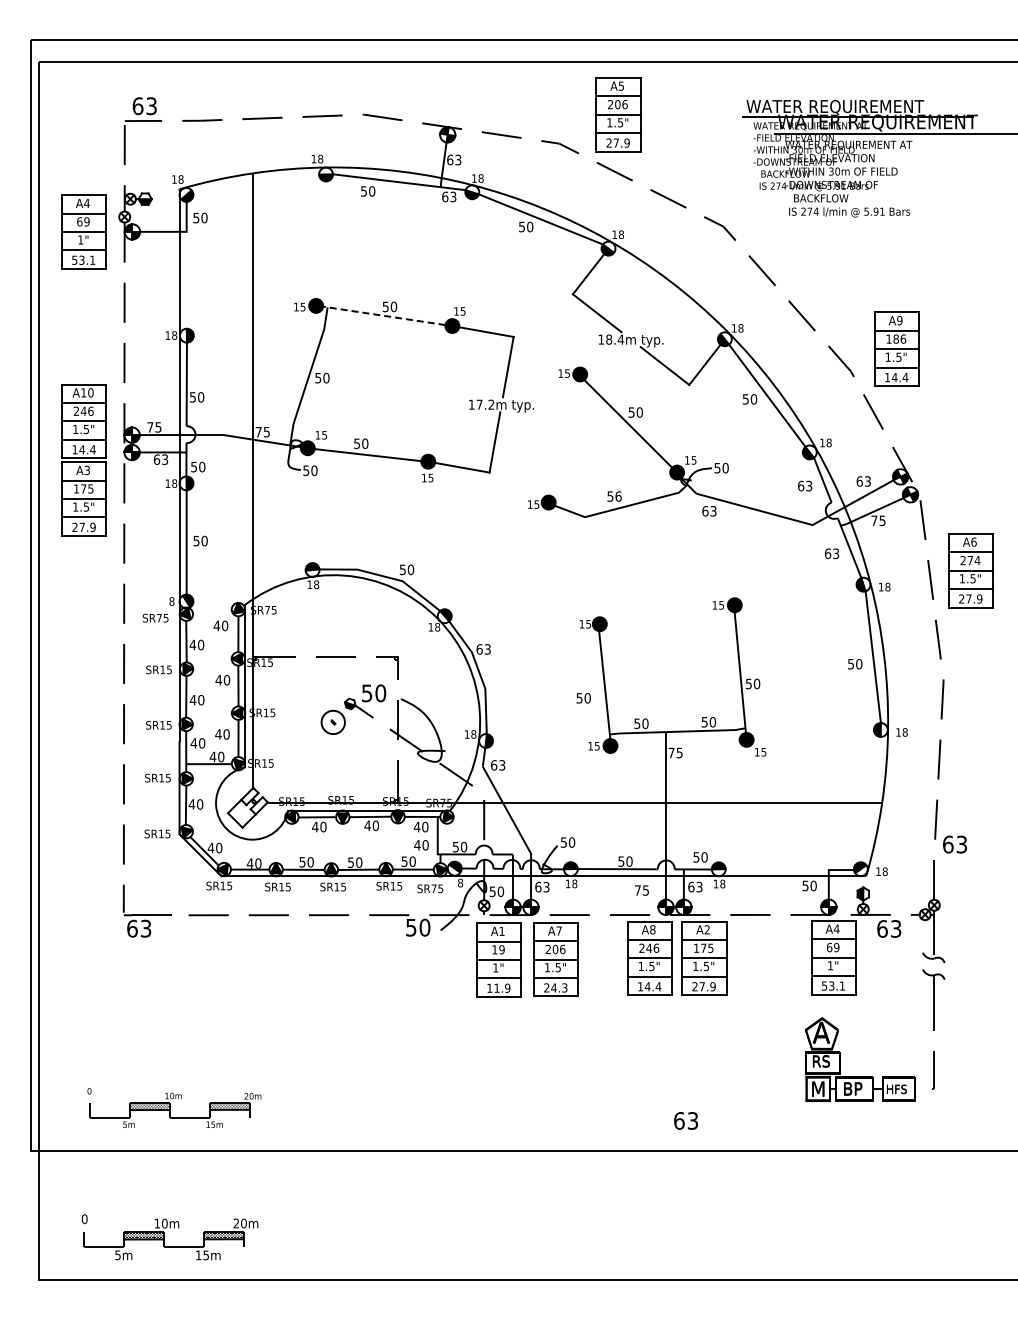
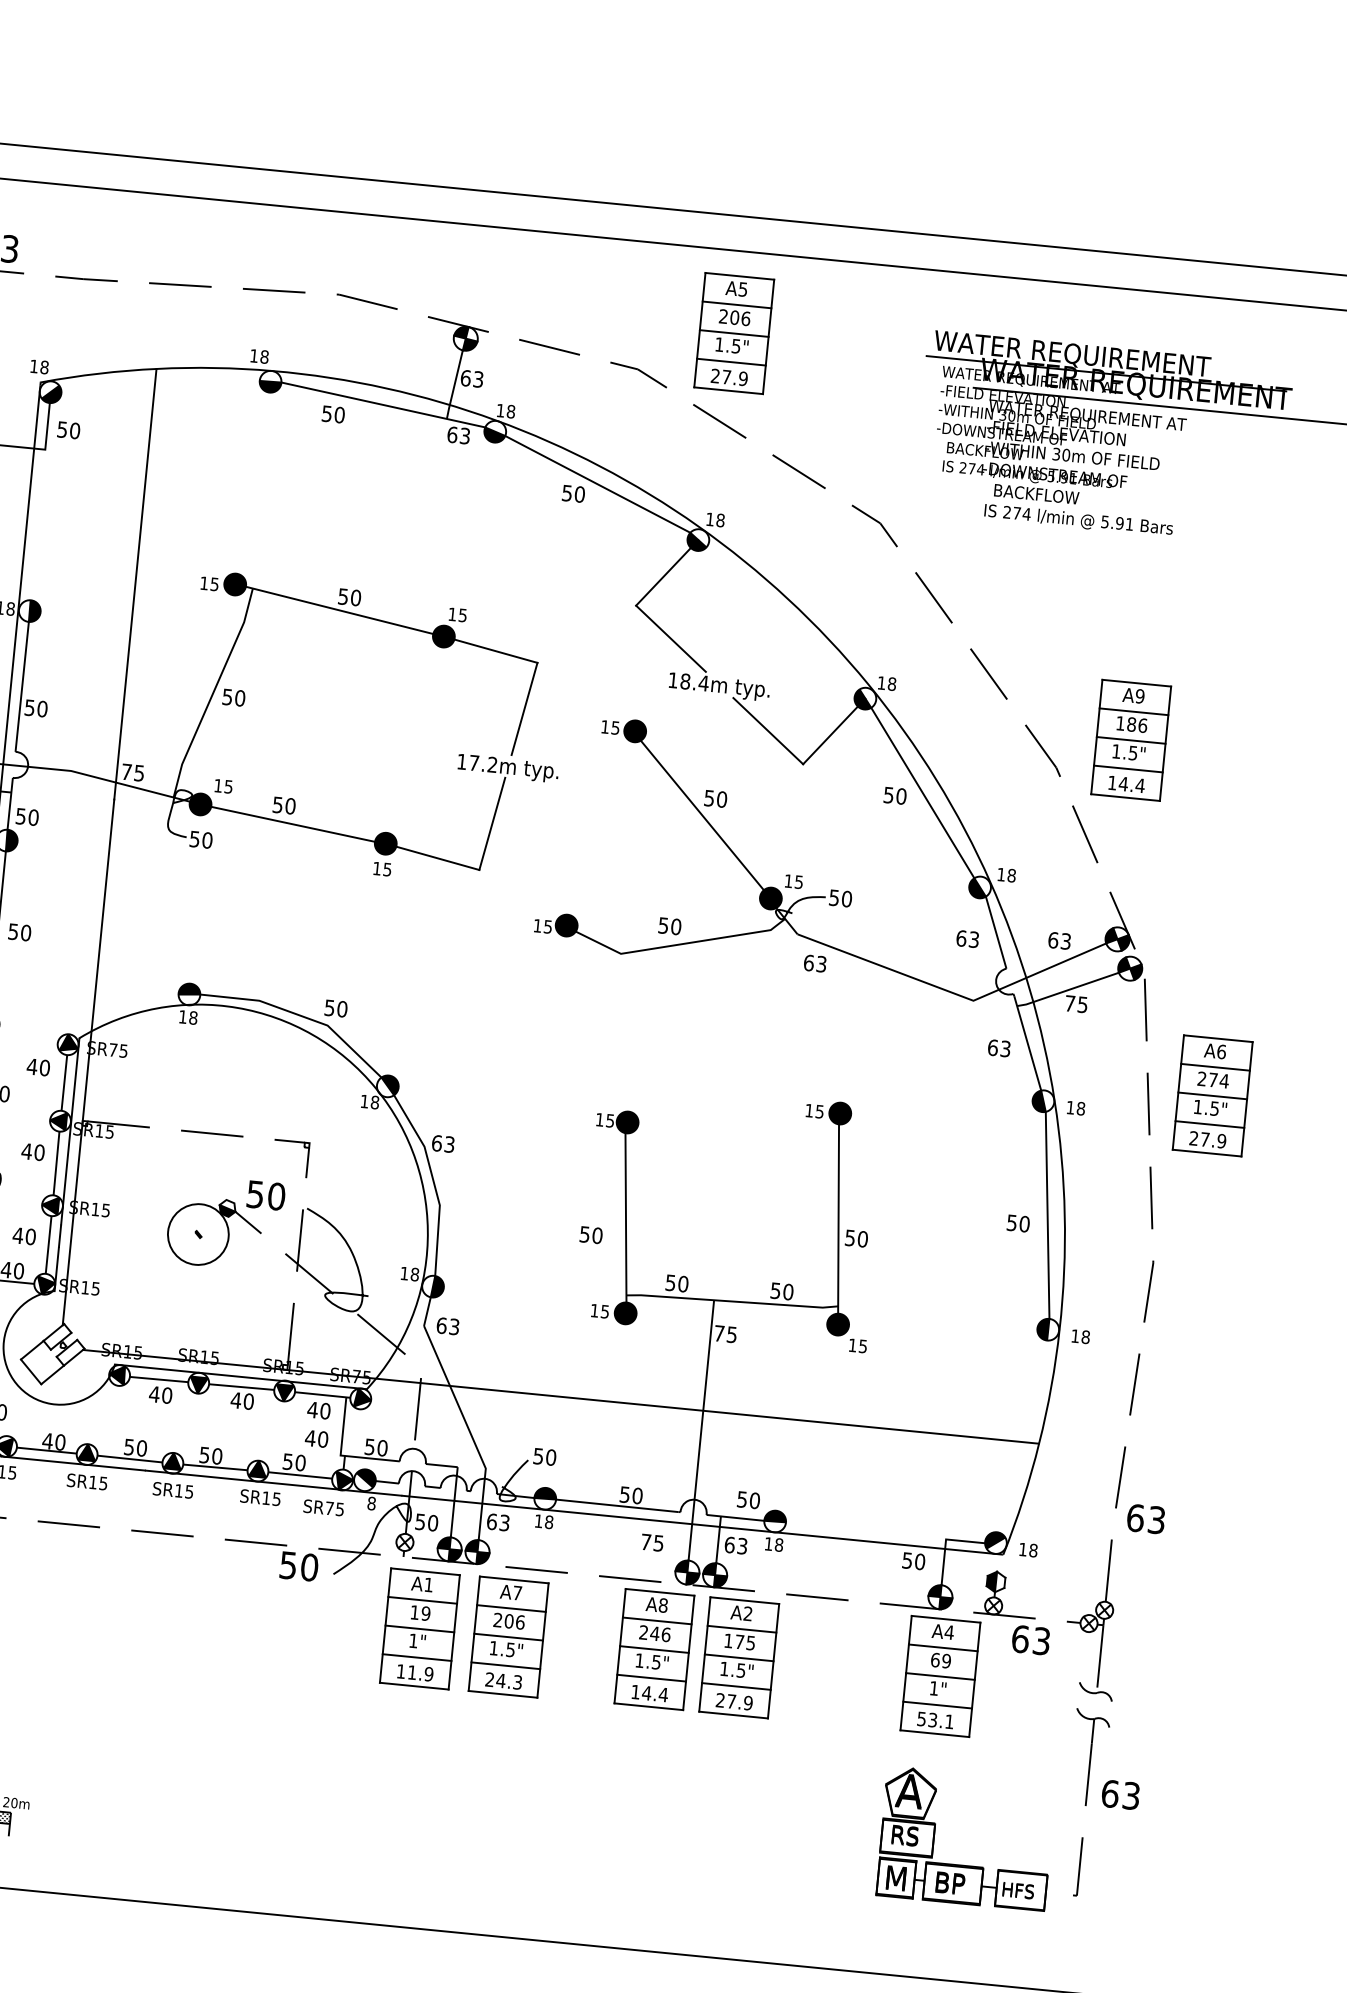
line: (384, 315) -> (340, 609), dashed -> solid
text: (618, 496) -> (676, 926), 56 -> 50
circle: (332, 722) -> (197, 1234), size x1.67
text: (686, 1120) -> (1121, 1794), moved

